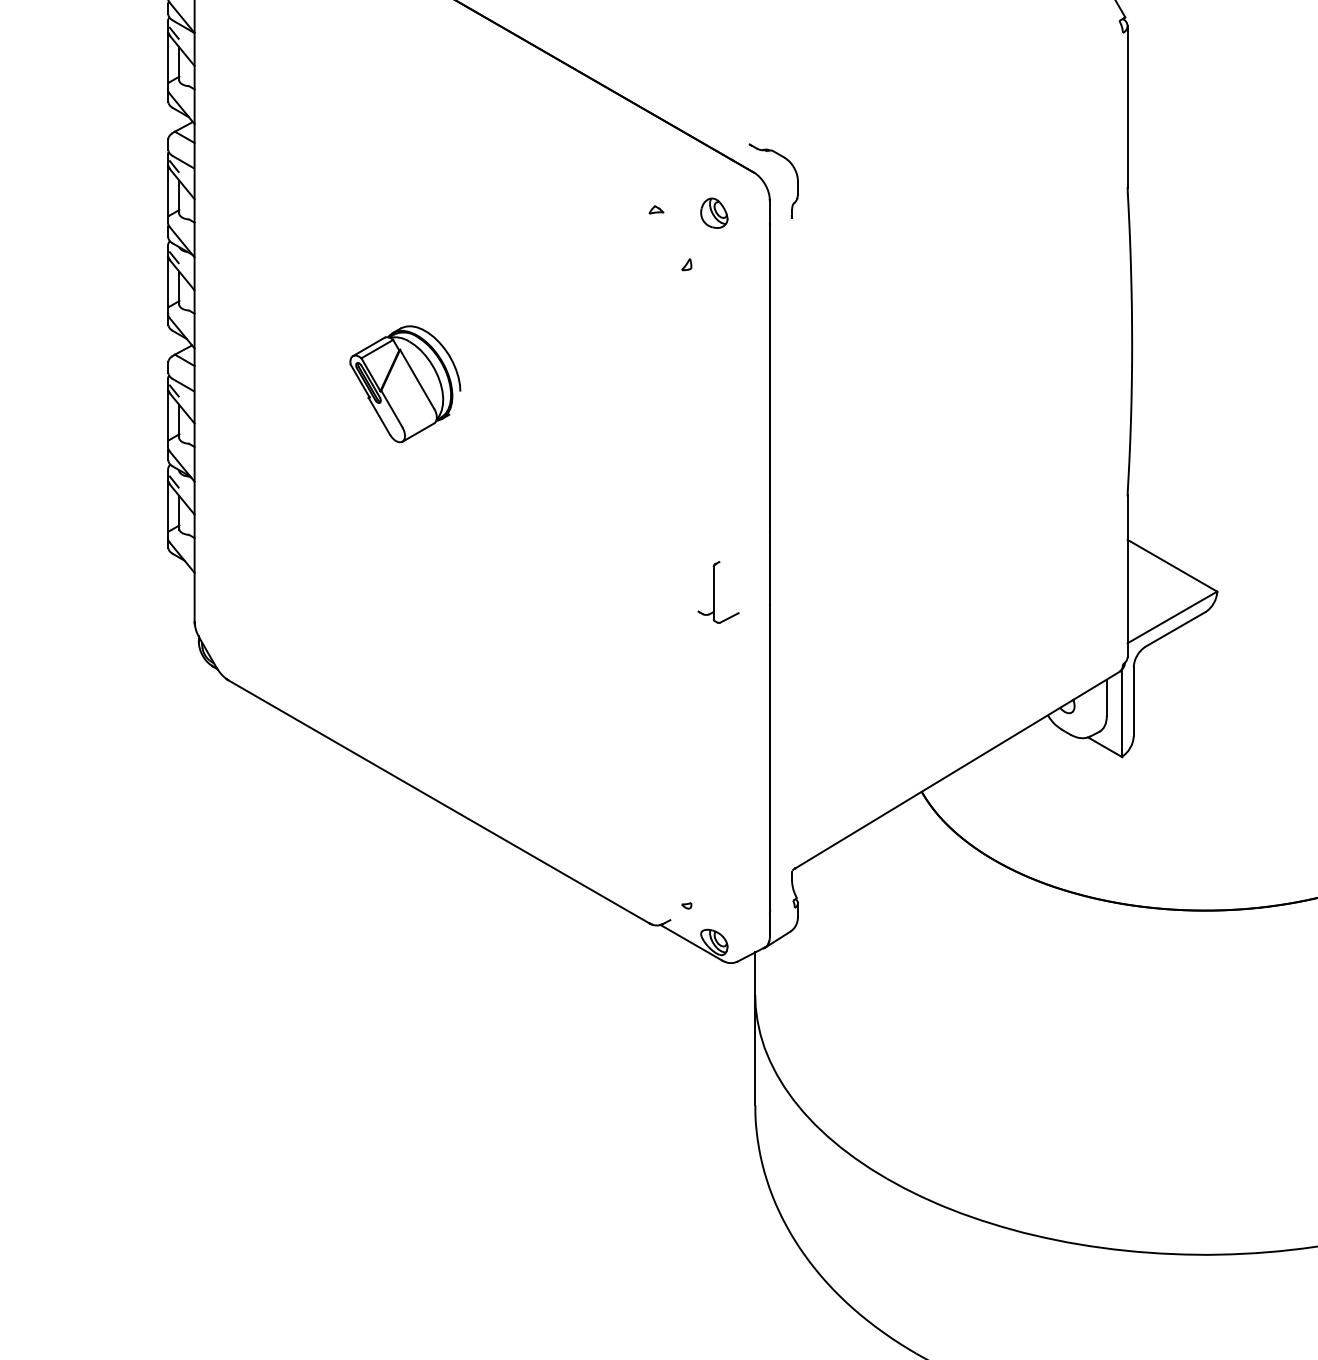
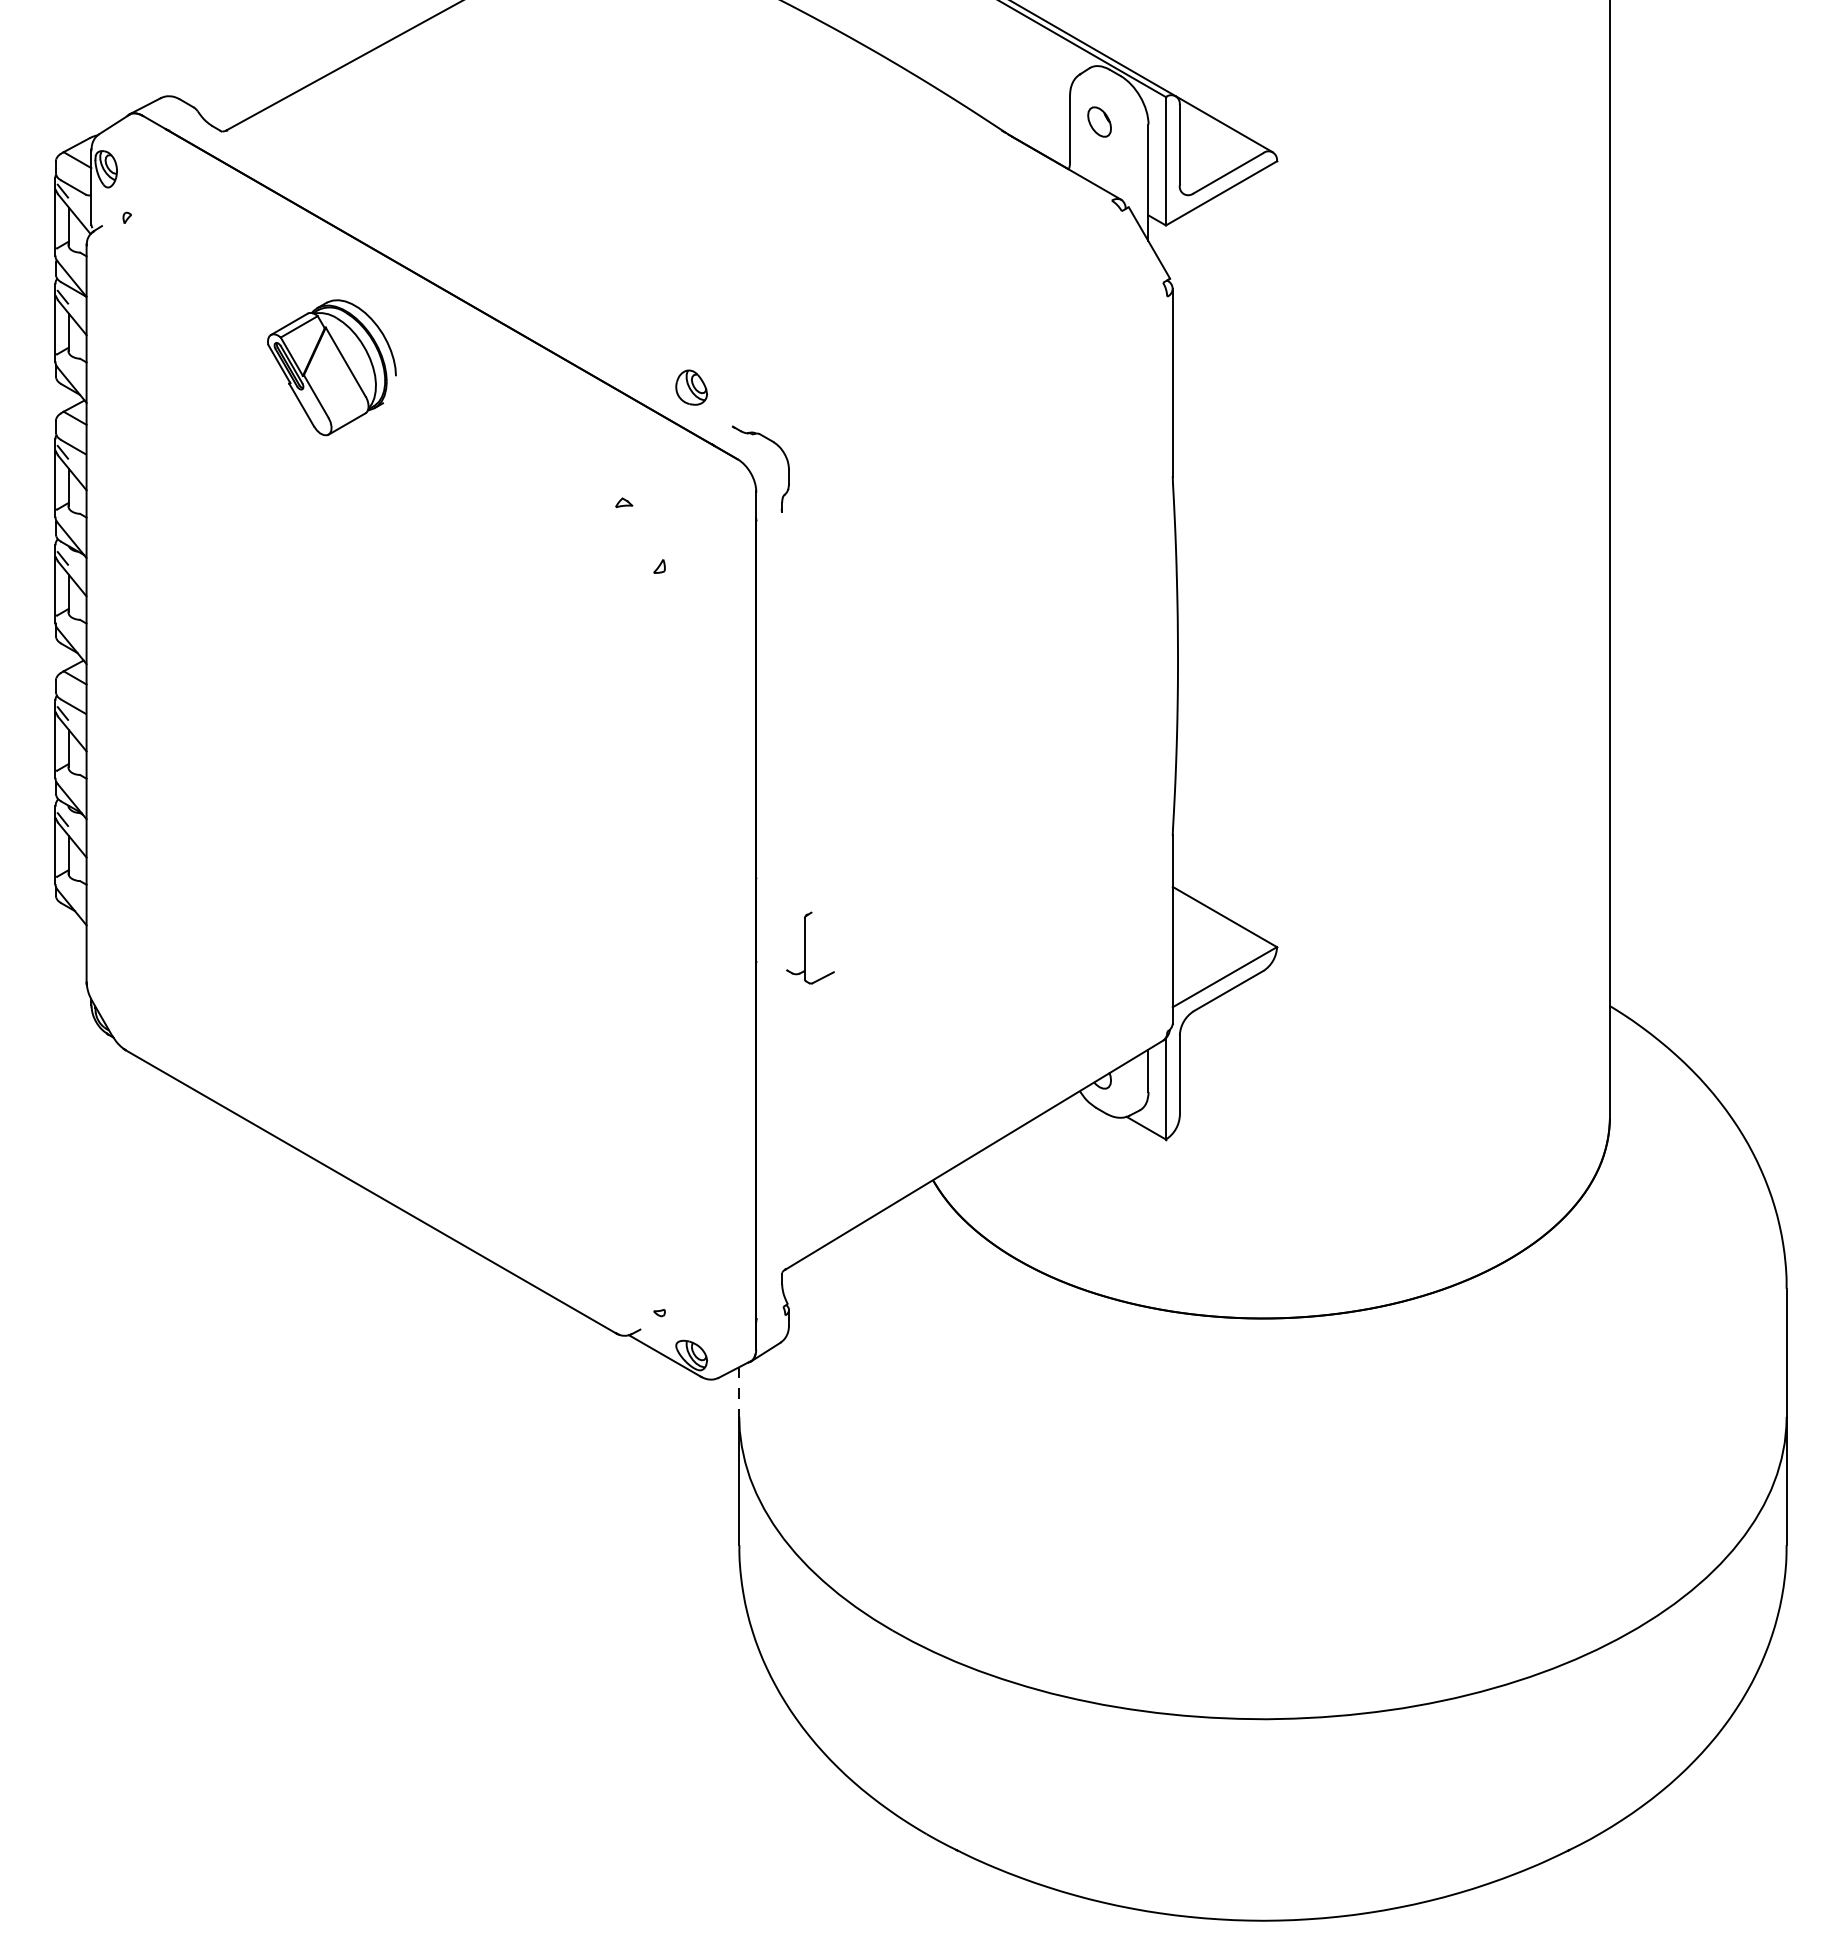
part: (714, 213) -> (691, 387), moved
part: (404, 384) -> (331, 367), moved
part: (718, 591) -> (810, 947), moved
line: (755, 974) -> (739, 1392), solid -> dashed

